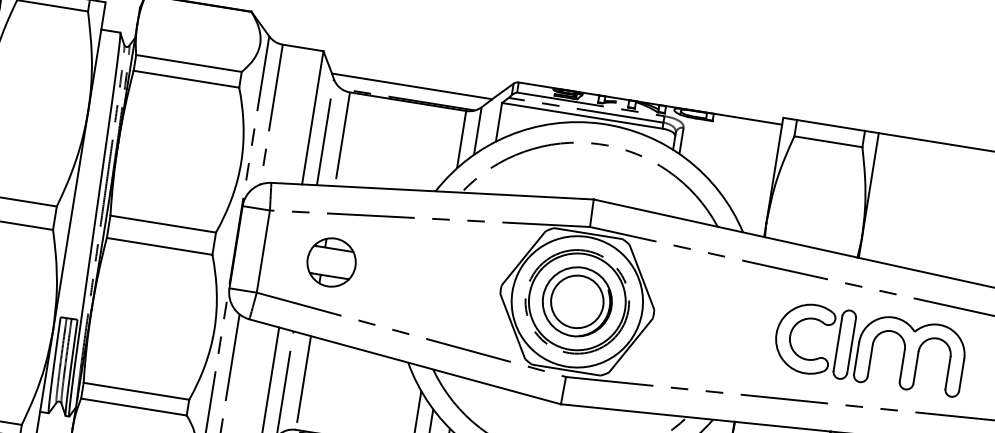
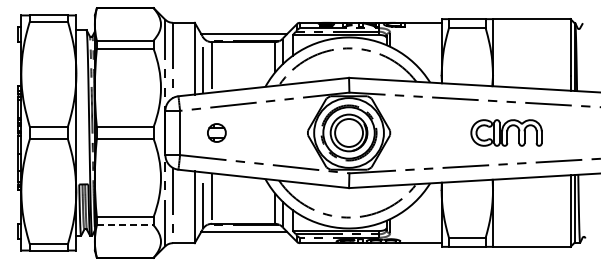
part: (331, 261) -> (216, 132), size x0.7
part: (870, 347) -> (506, 132), size x0.7
line: (134, 407) -> (125, 225), solid -> dashed

